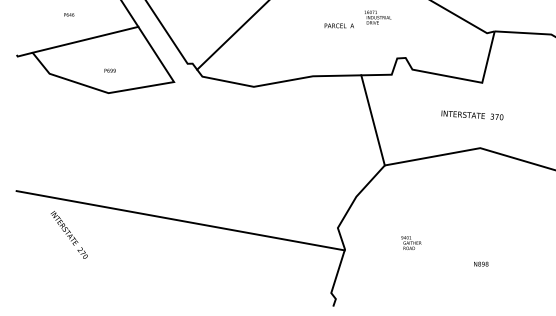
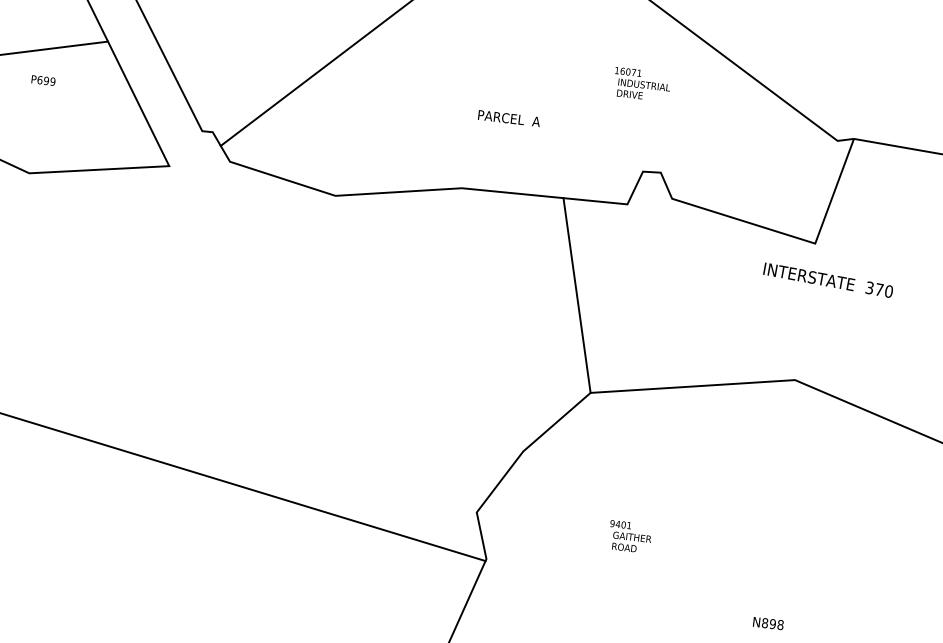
text: (378, 17) -> (643, 84), moved
text: (338, 25) -> (507, 117), moved
text: (109, 70) -> (42, 79), moved
text: (472, 115) -> (828, 280), moved
text: (411, 242) -> (630, 535), moved

